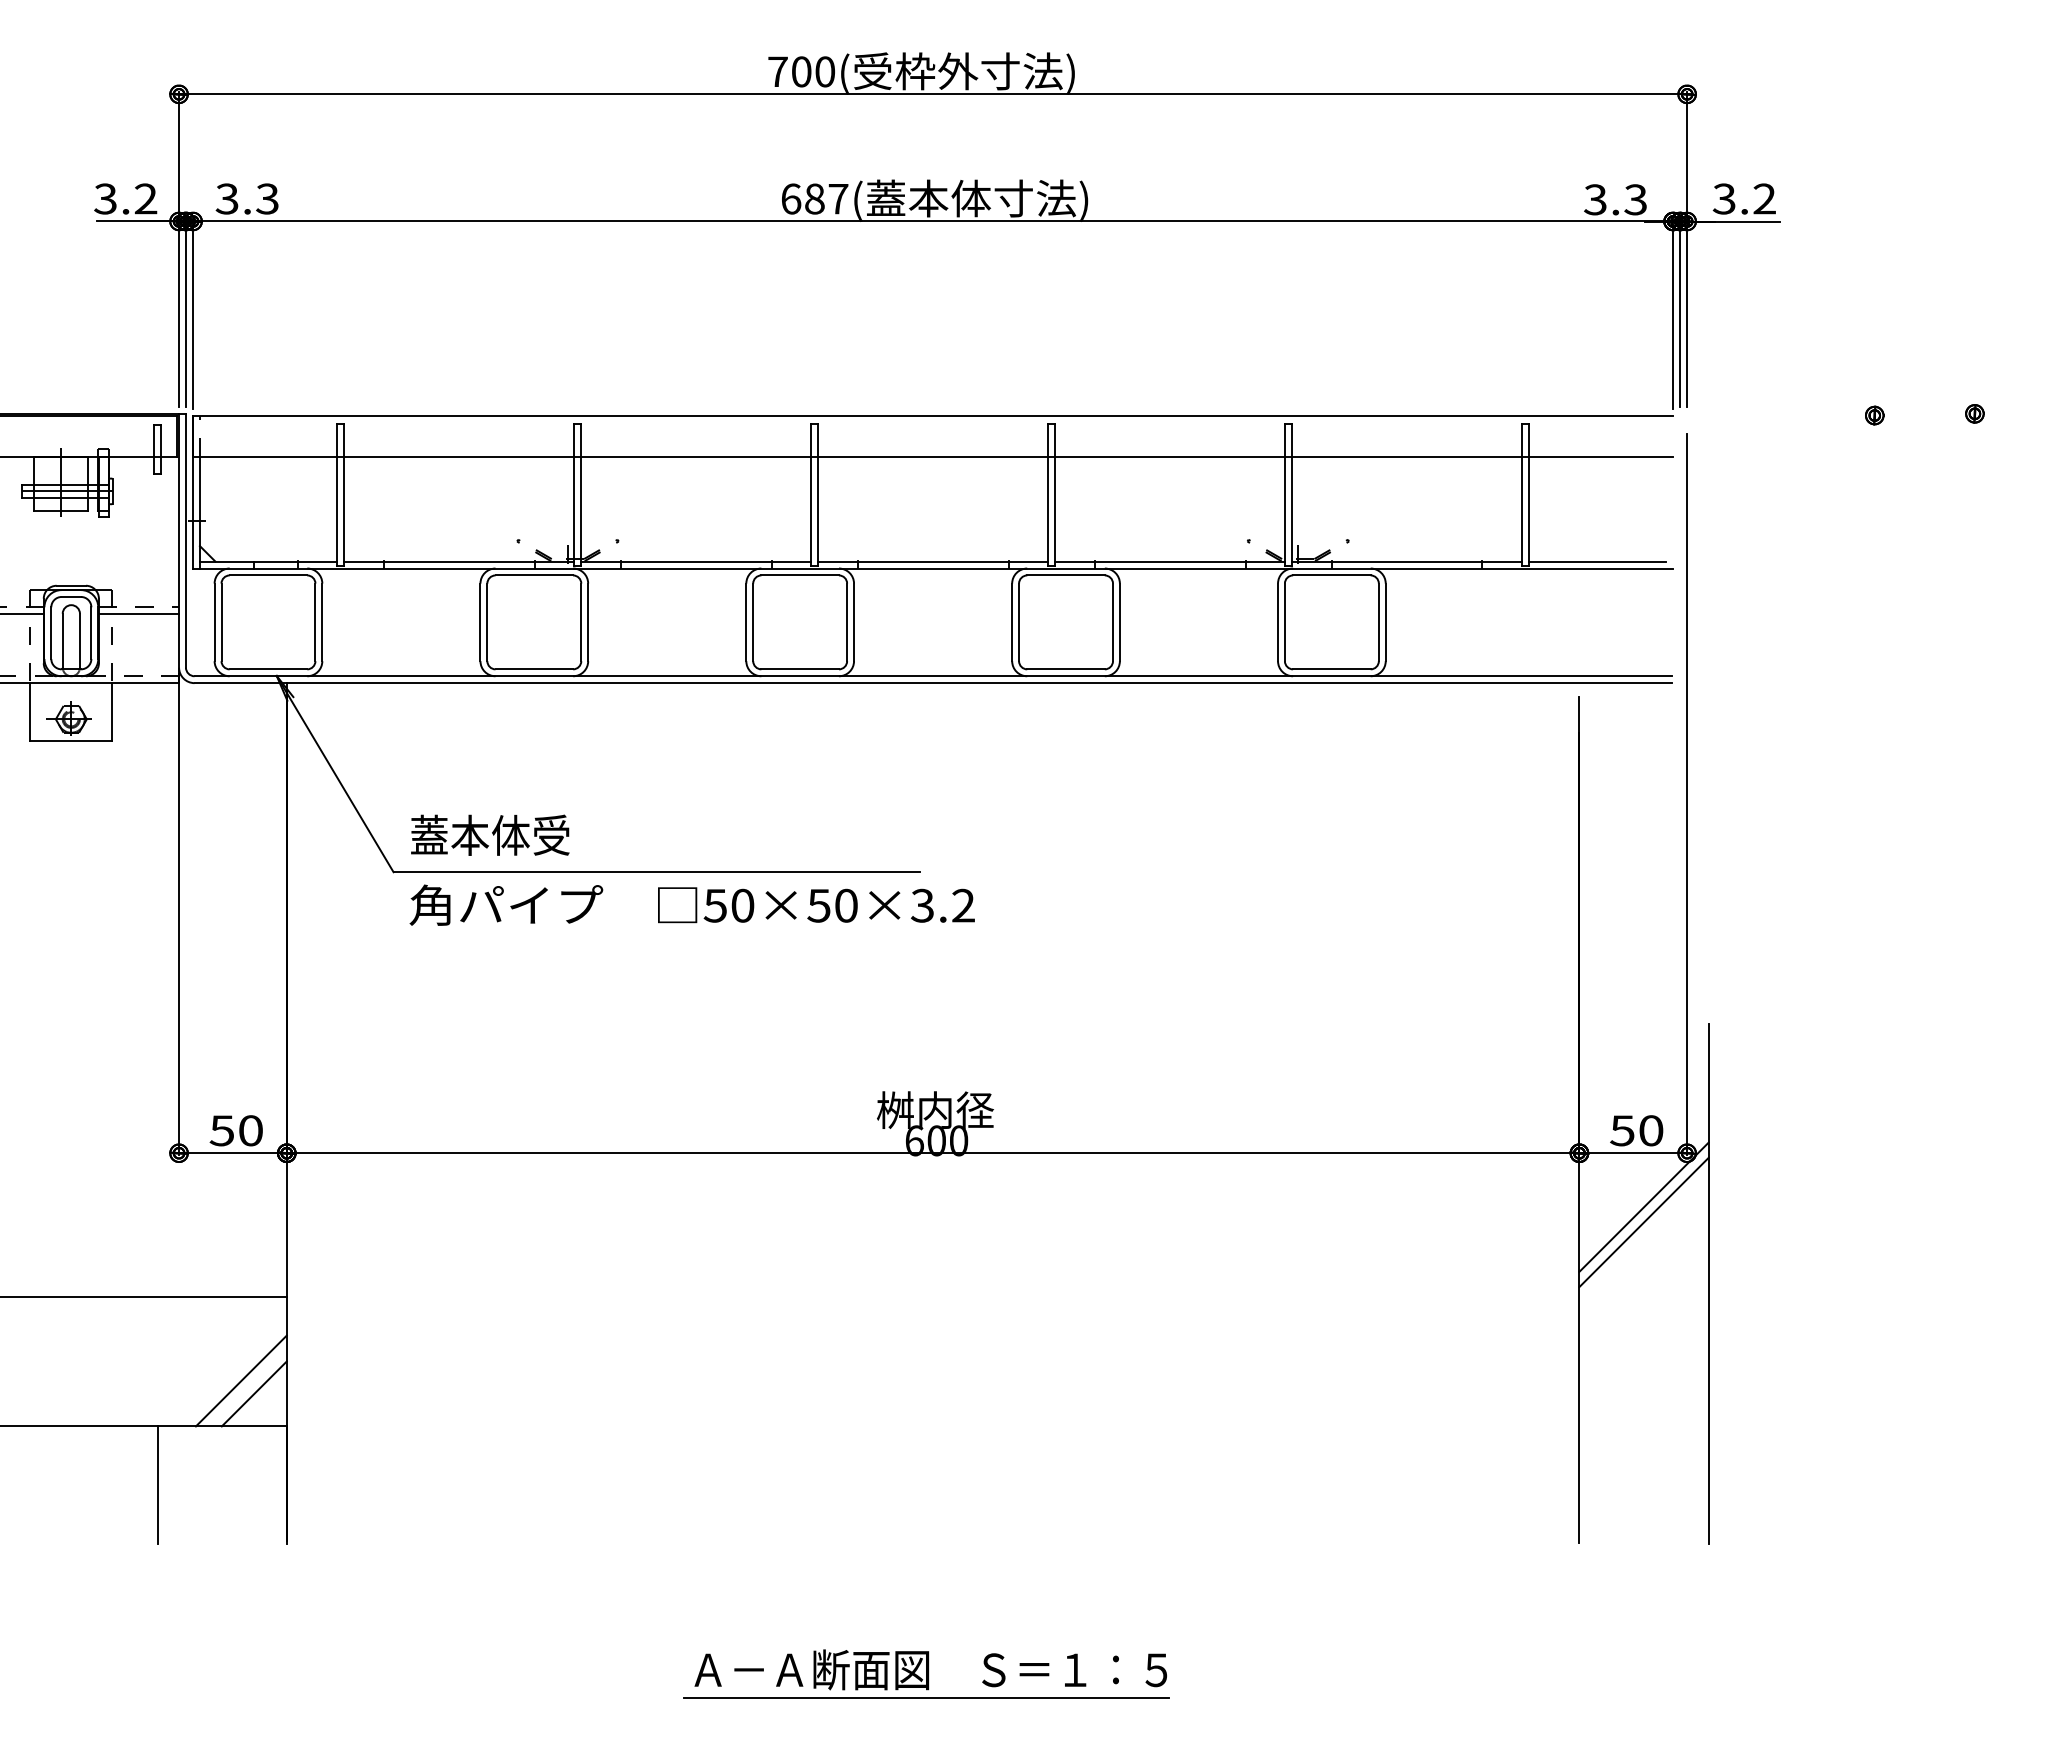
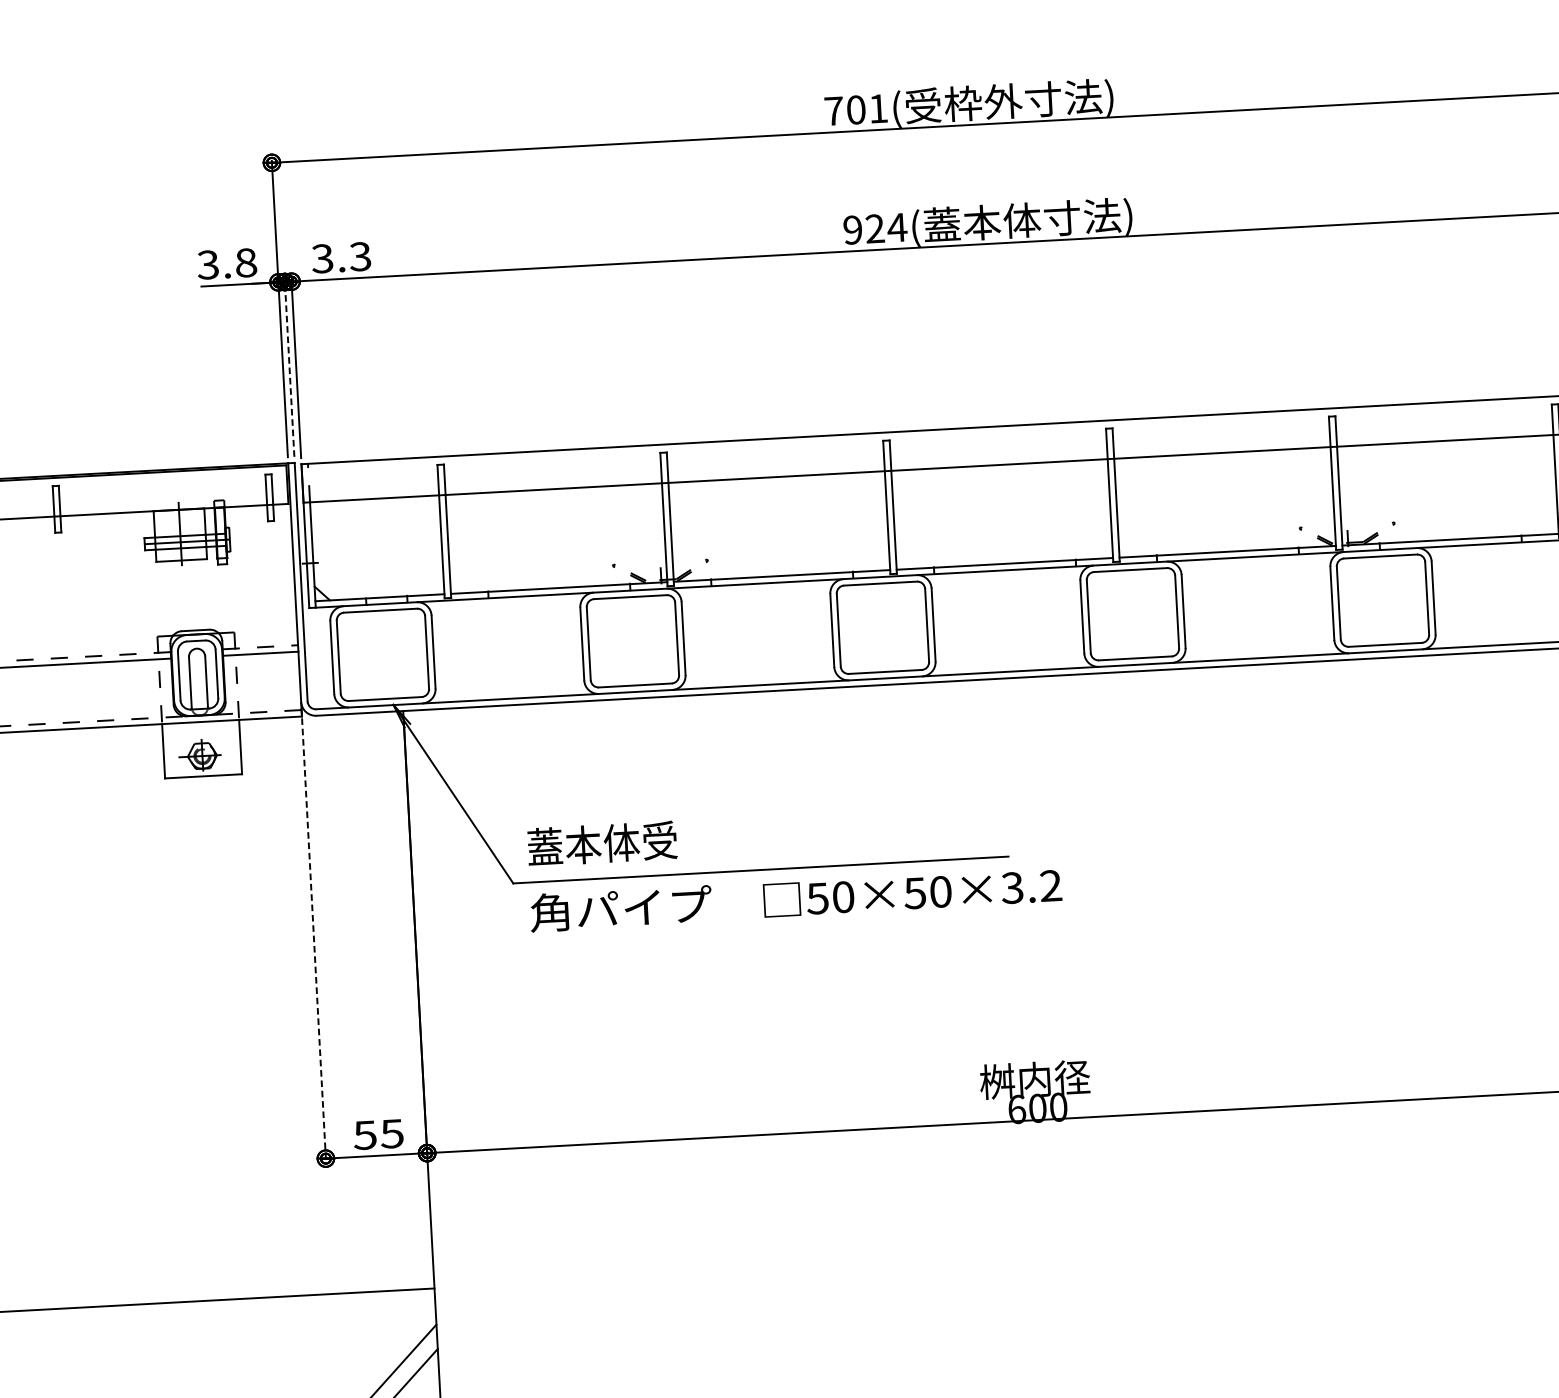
text: (825, 71) -> (878, 108), 700( -> 701(
text: (145, 198) -> (245, 262), 3.2 -> 3.8
text: (815, 198) -> (875, 228), 687( -> 924(
line: (185, 312) -> (289, 367), solid -> dashed
line: (179, 914) -> (314, 934), solid -> dashed
text: (250, 1130) -> (391, 1133), 50 -> 55

